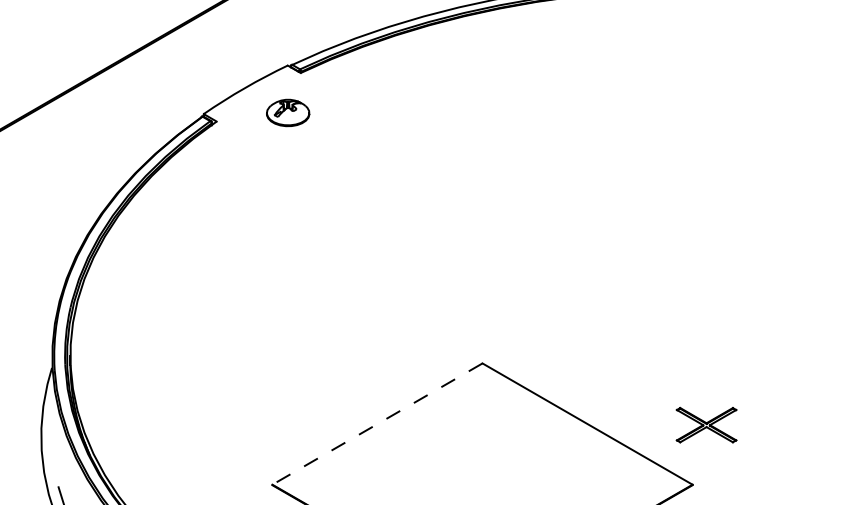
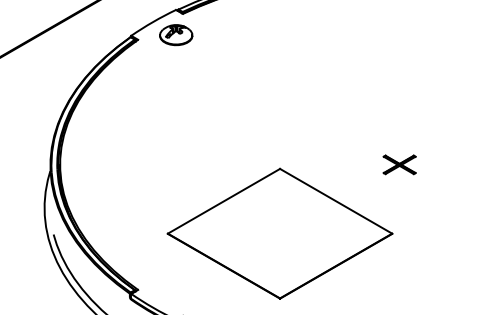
part: (288, 113) -> (176, 35), size x1.43
line: (378, 424) -> (224, 201), dashed -> solid
part: (706, 424) -> (399, 164), moved

